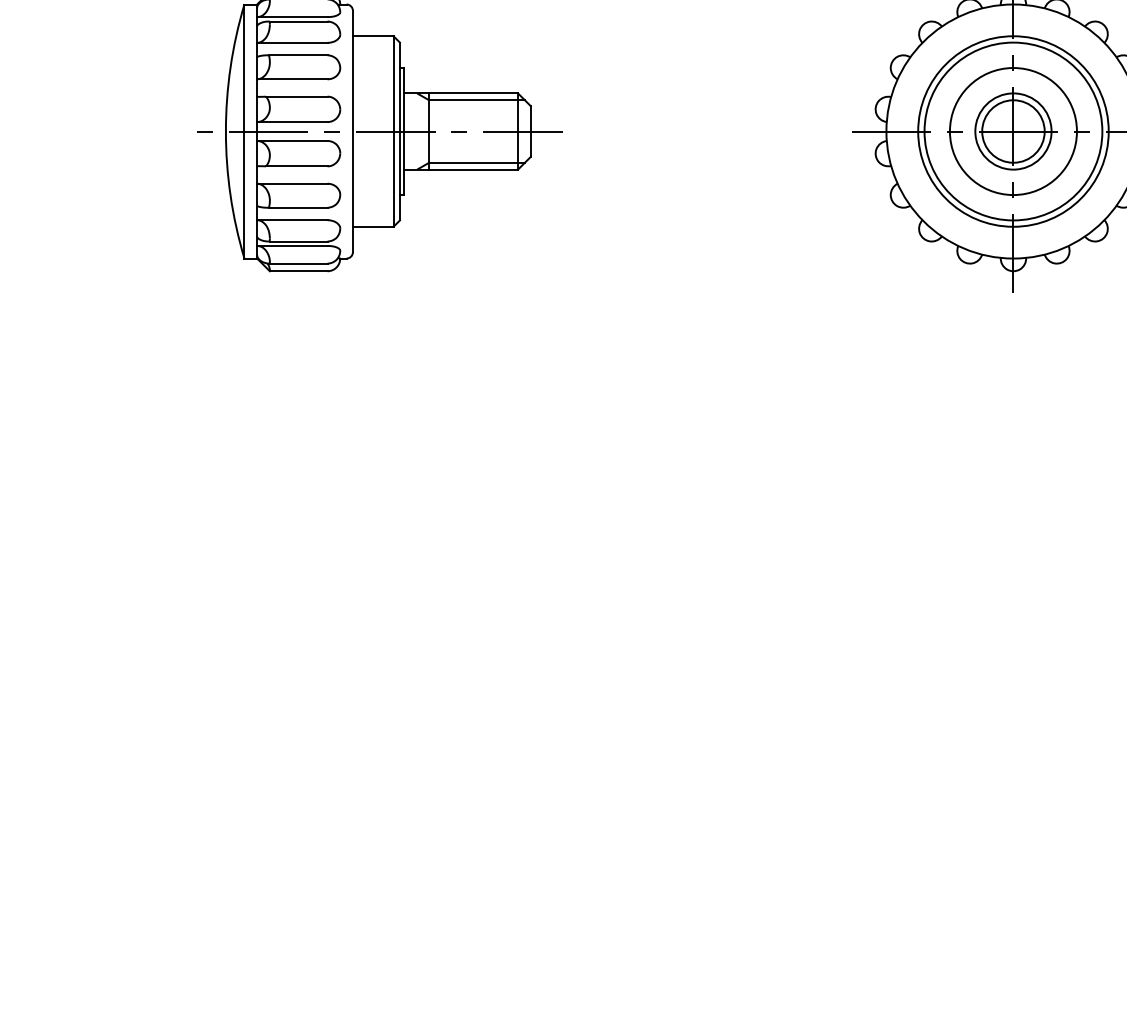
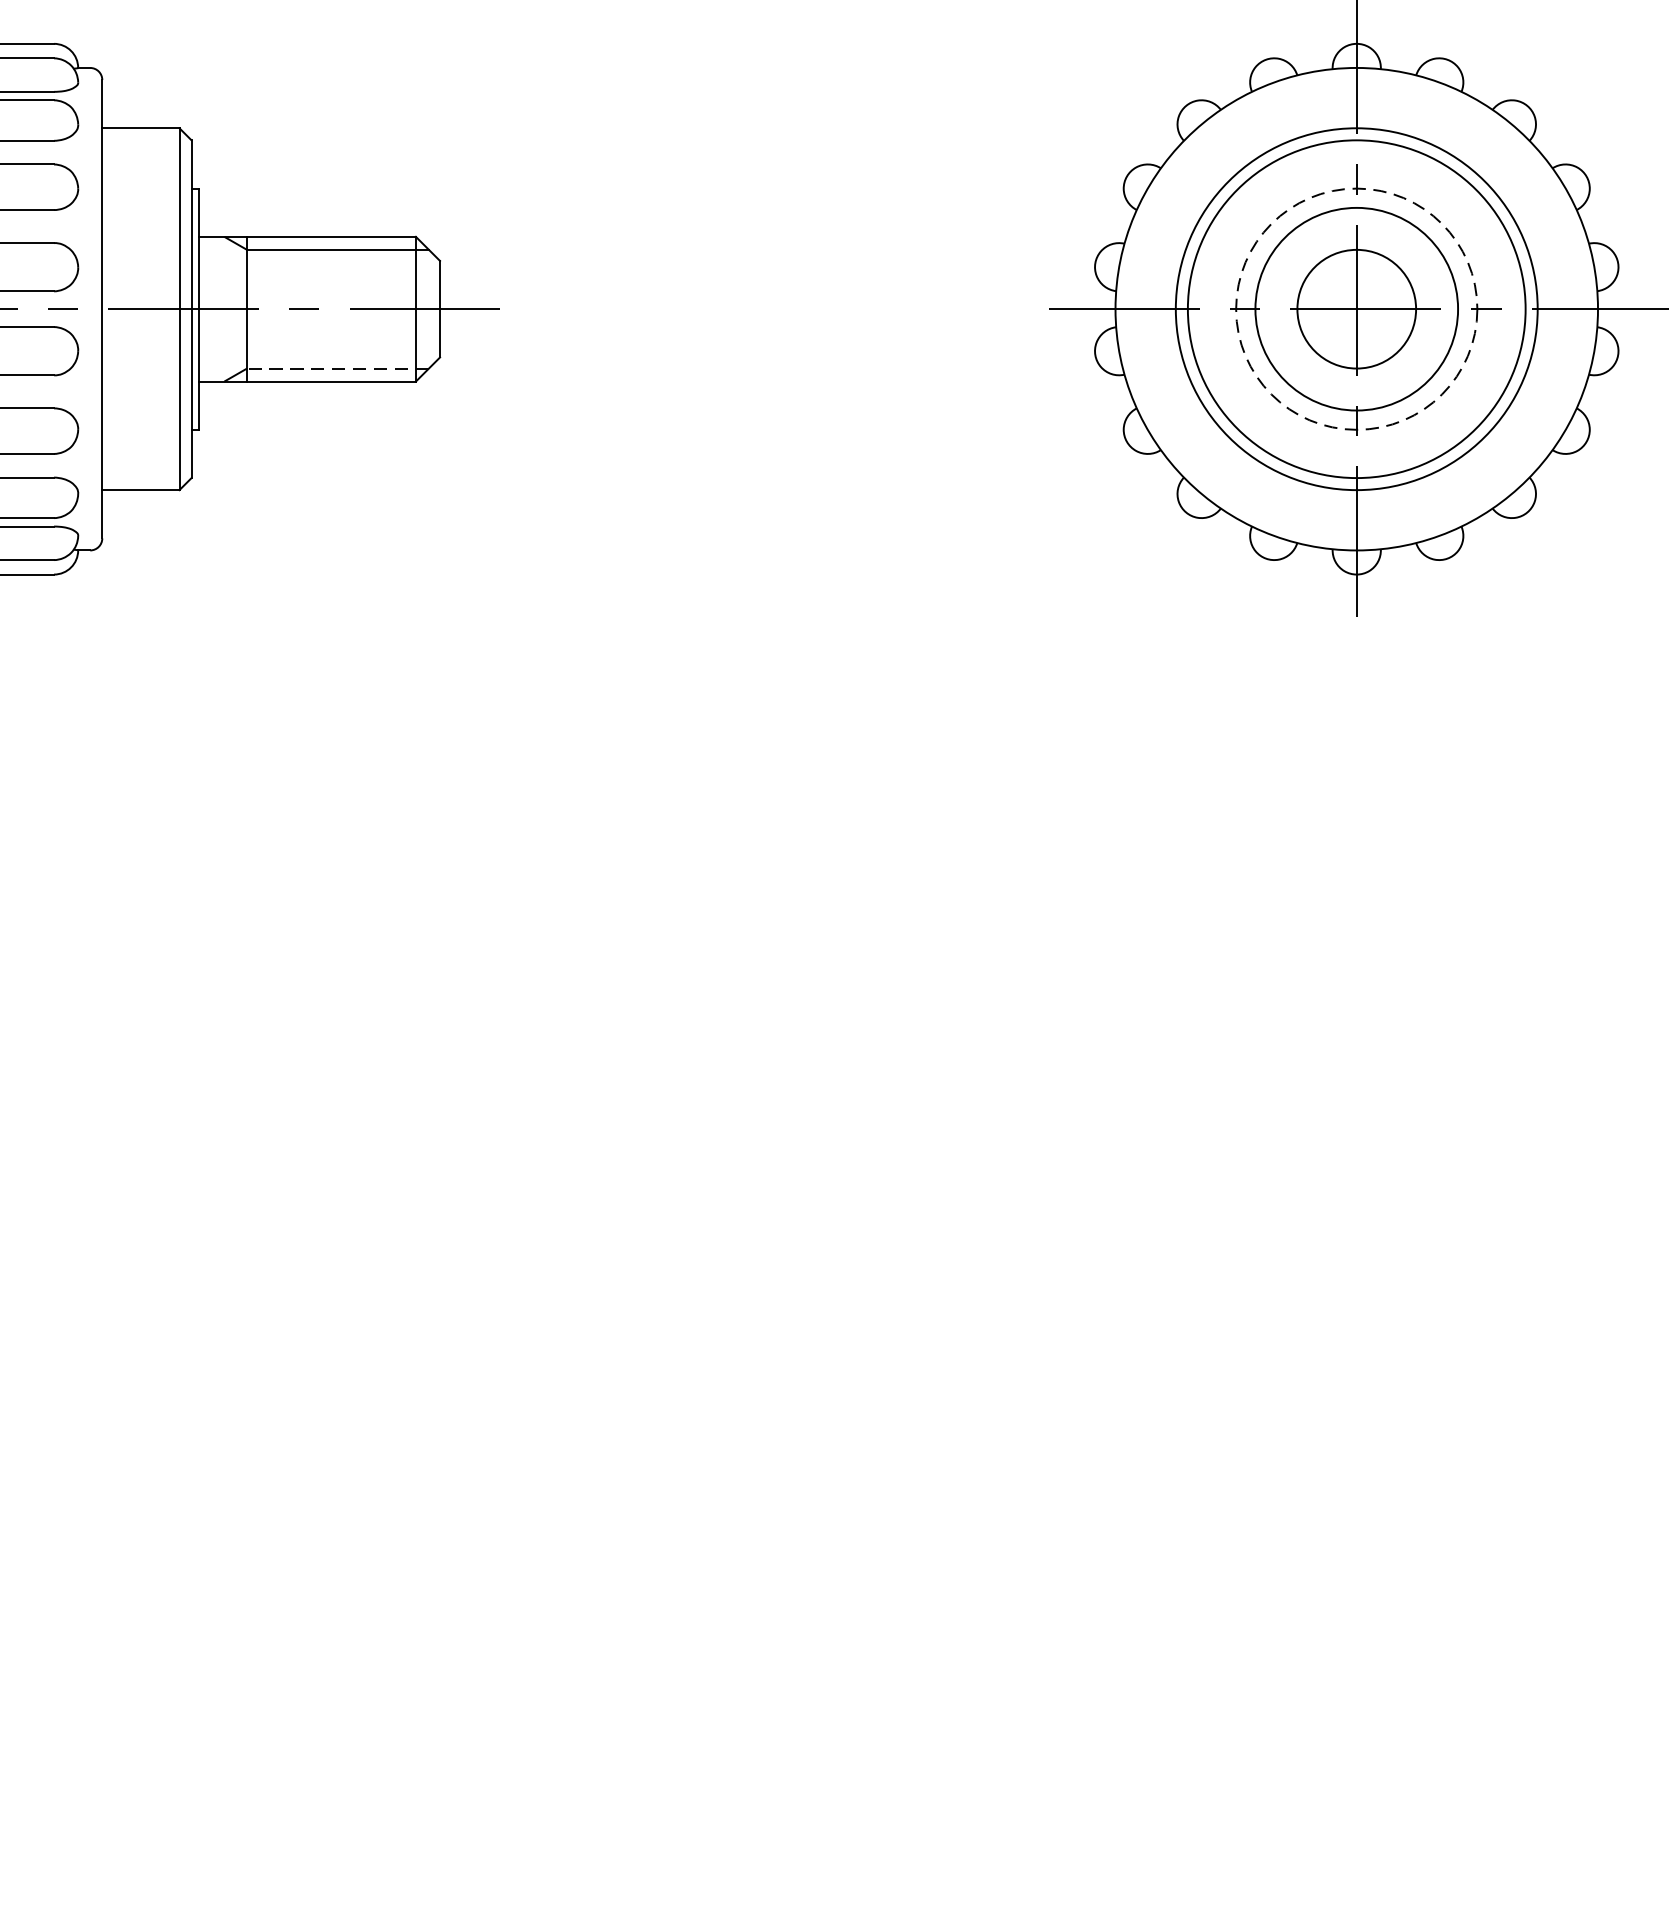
circle: (1012, 131) -> (1354, 309), solid -> dashed
circle: (1013, 131) -> (1356, 309), size x1.4
line: (477, 162) -> (338, 368), solid -> dashed

